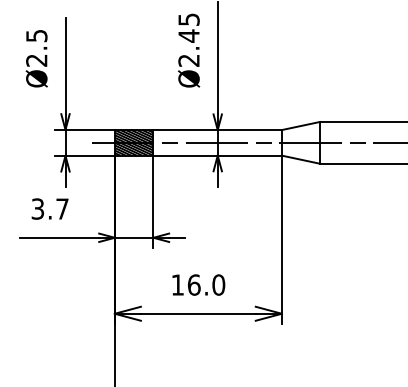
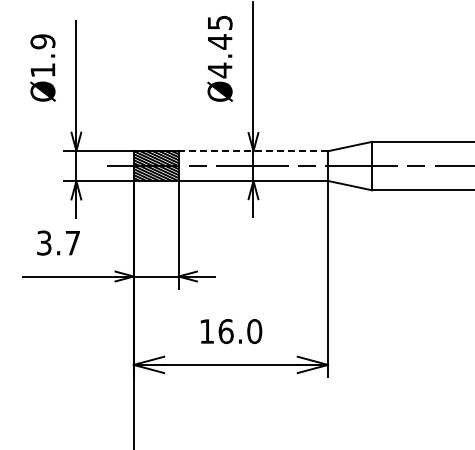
text: (36, 47) -> (42, 55), Ø2.5 -> Ø1.9
text: (188, 60) -> (219, 70), Ø2.45 -> Ø4.45
line: (217, 130) -> (253, 151), solid -> dashed

